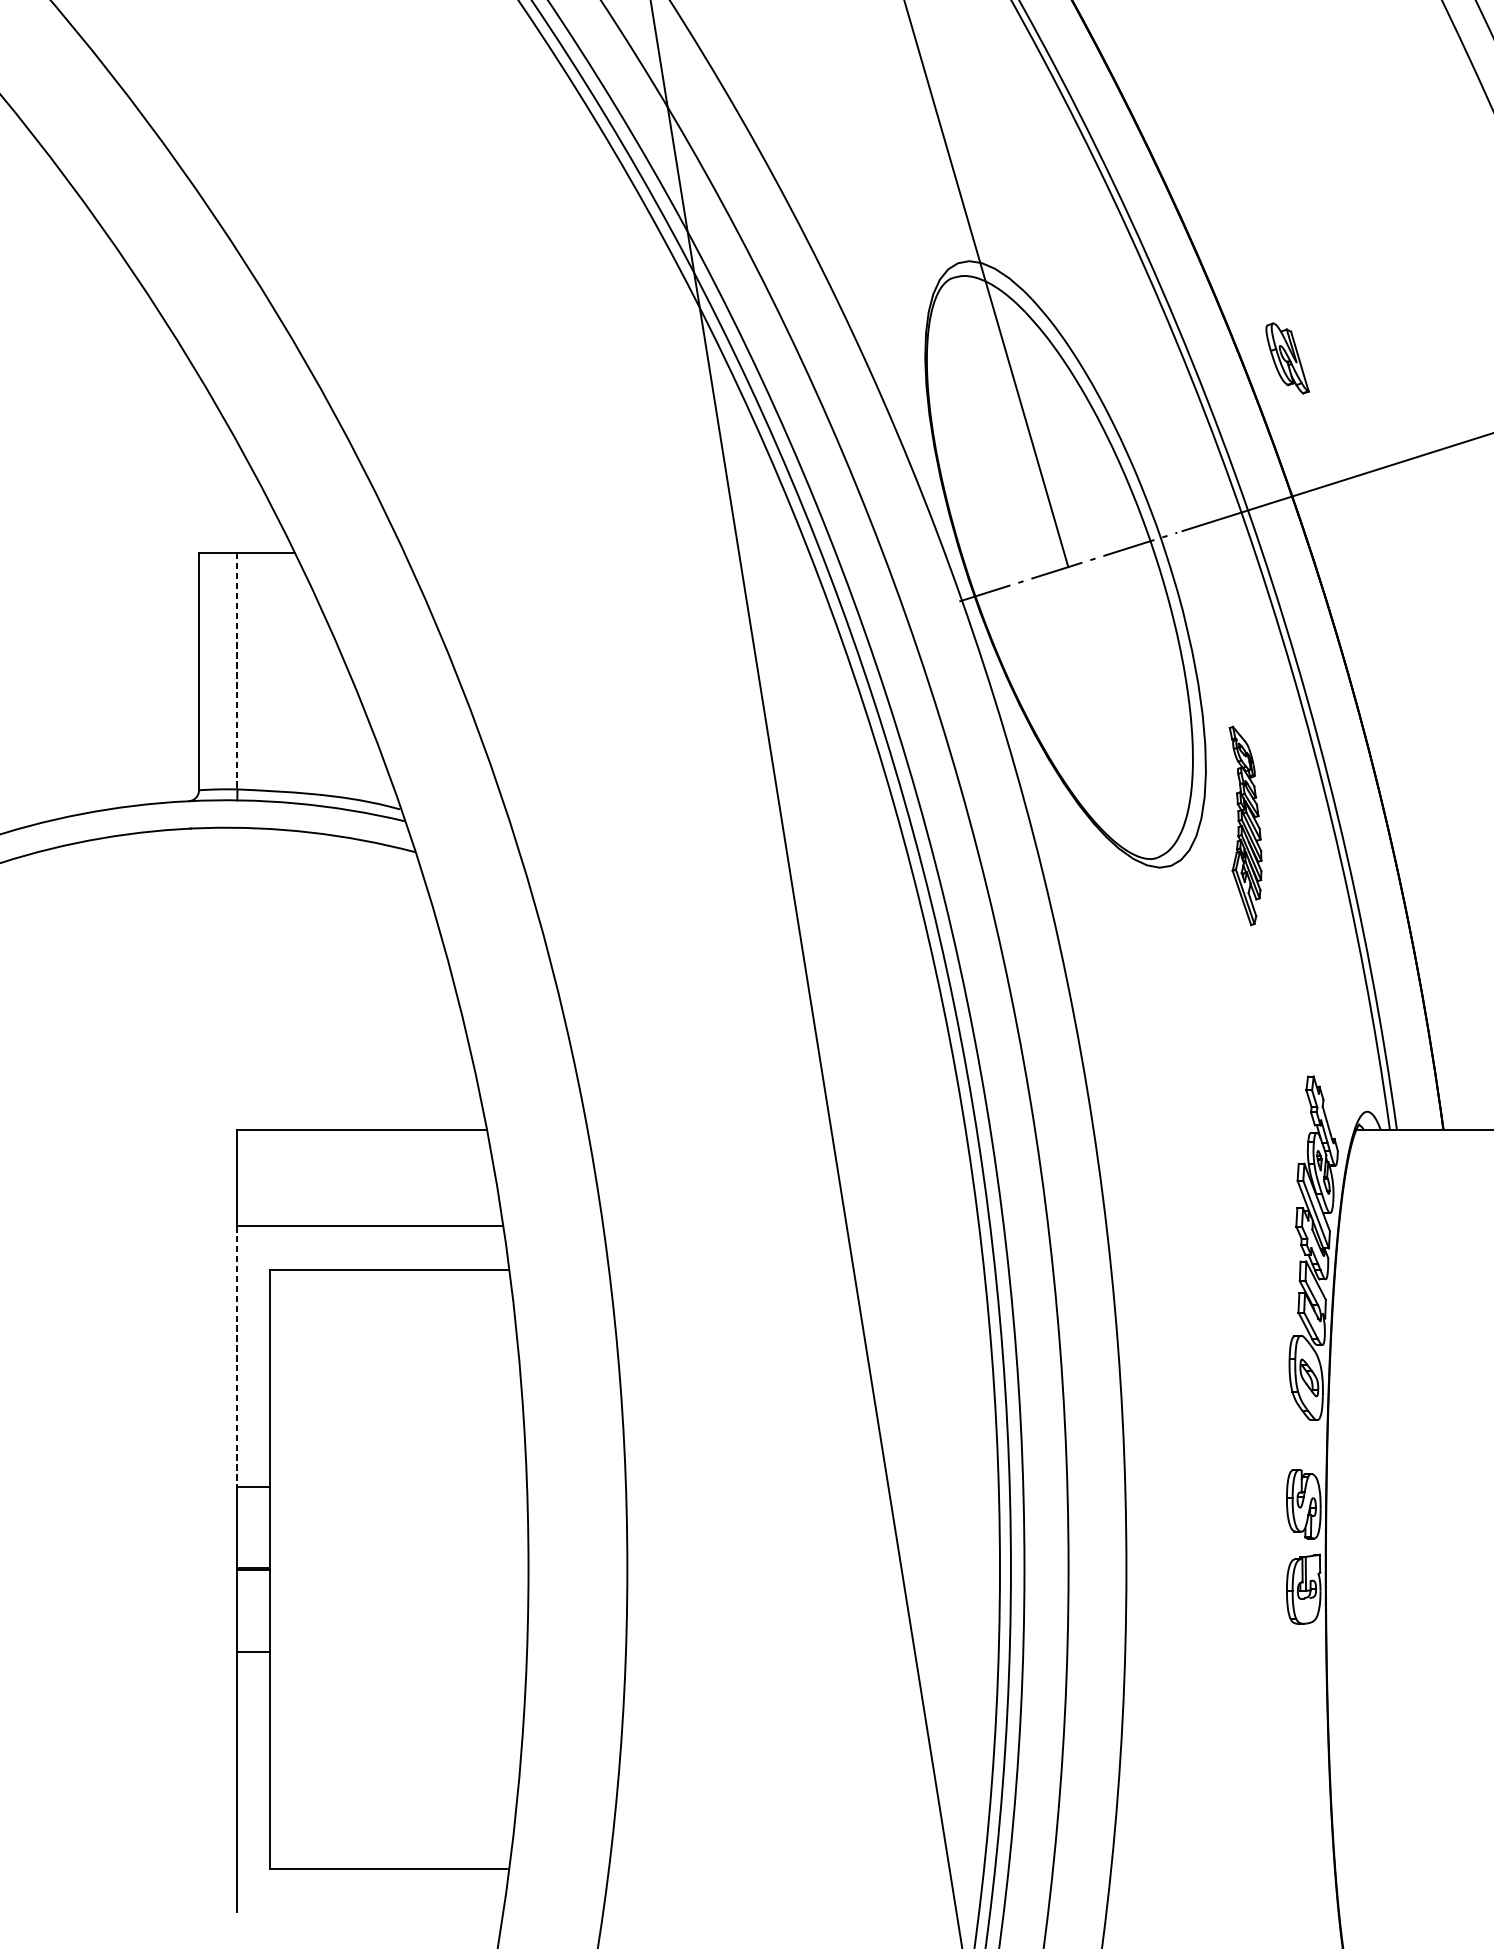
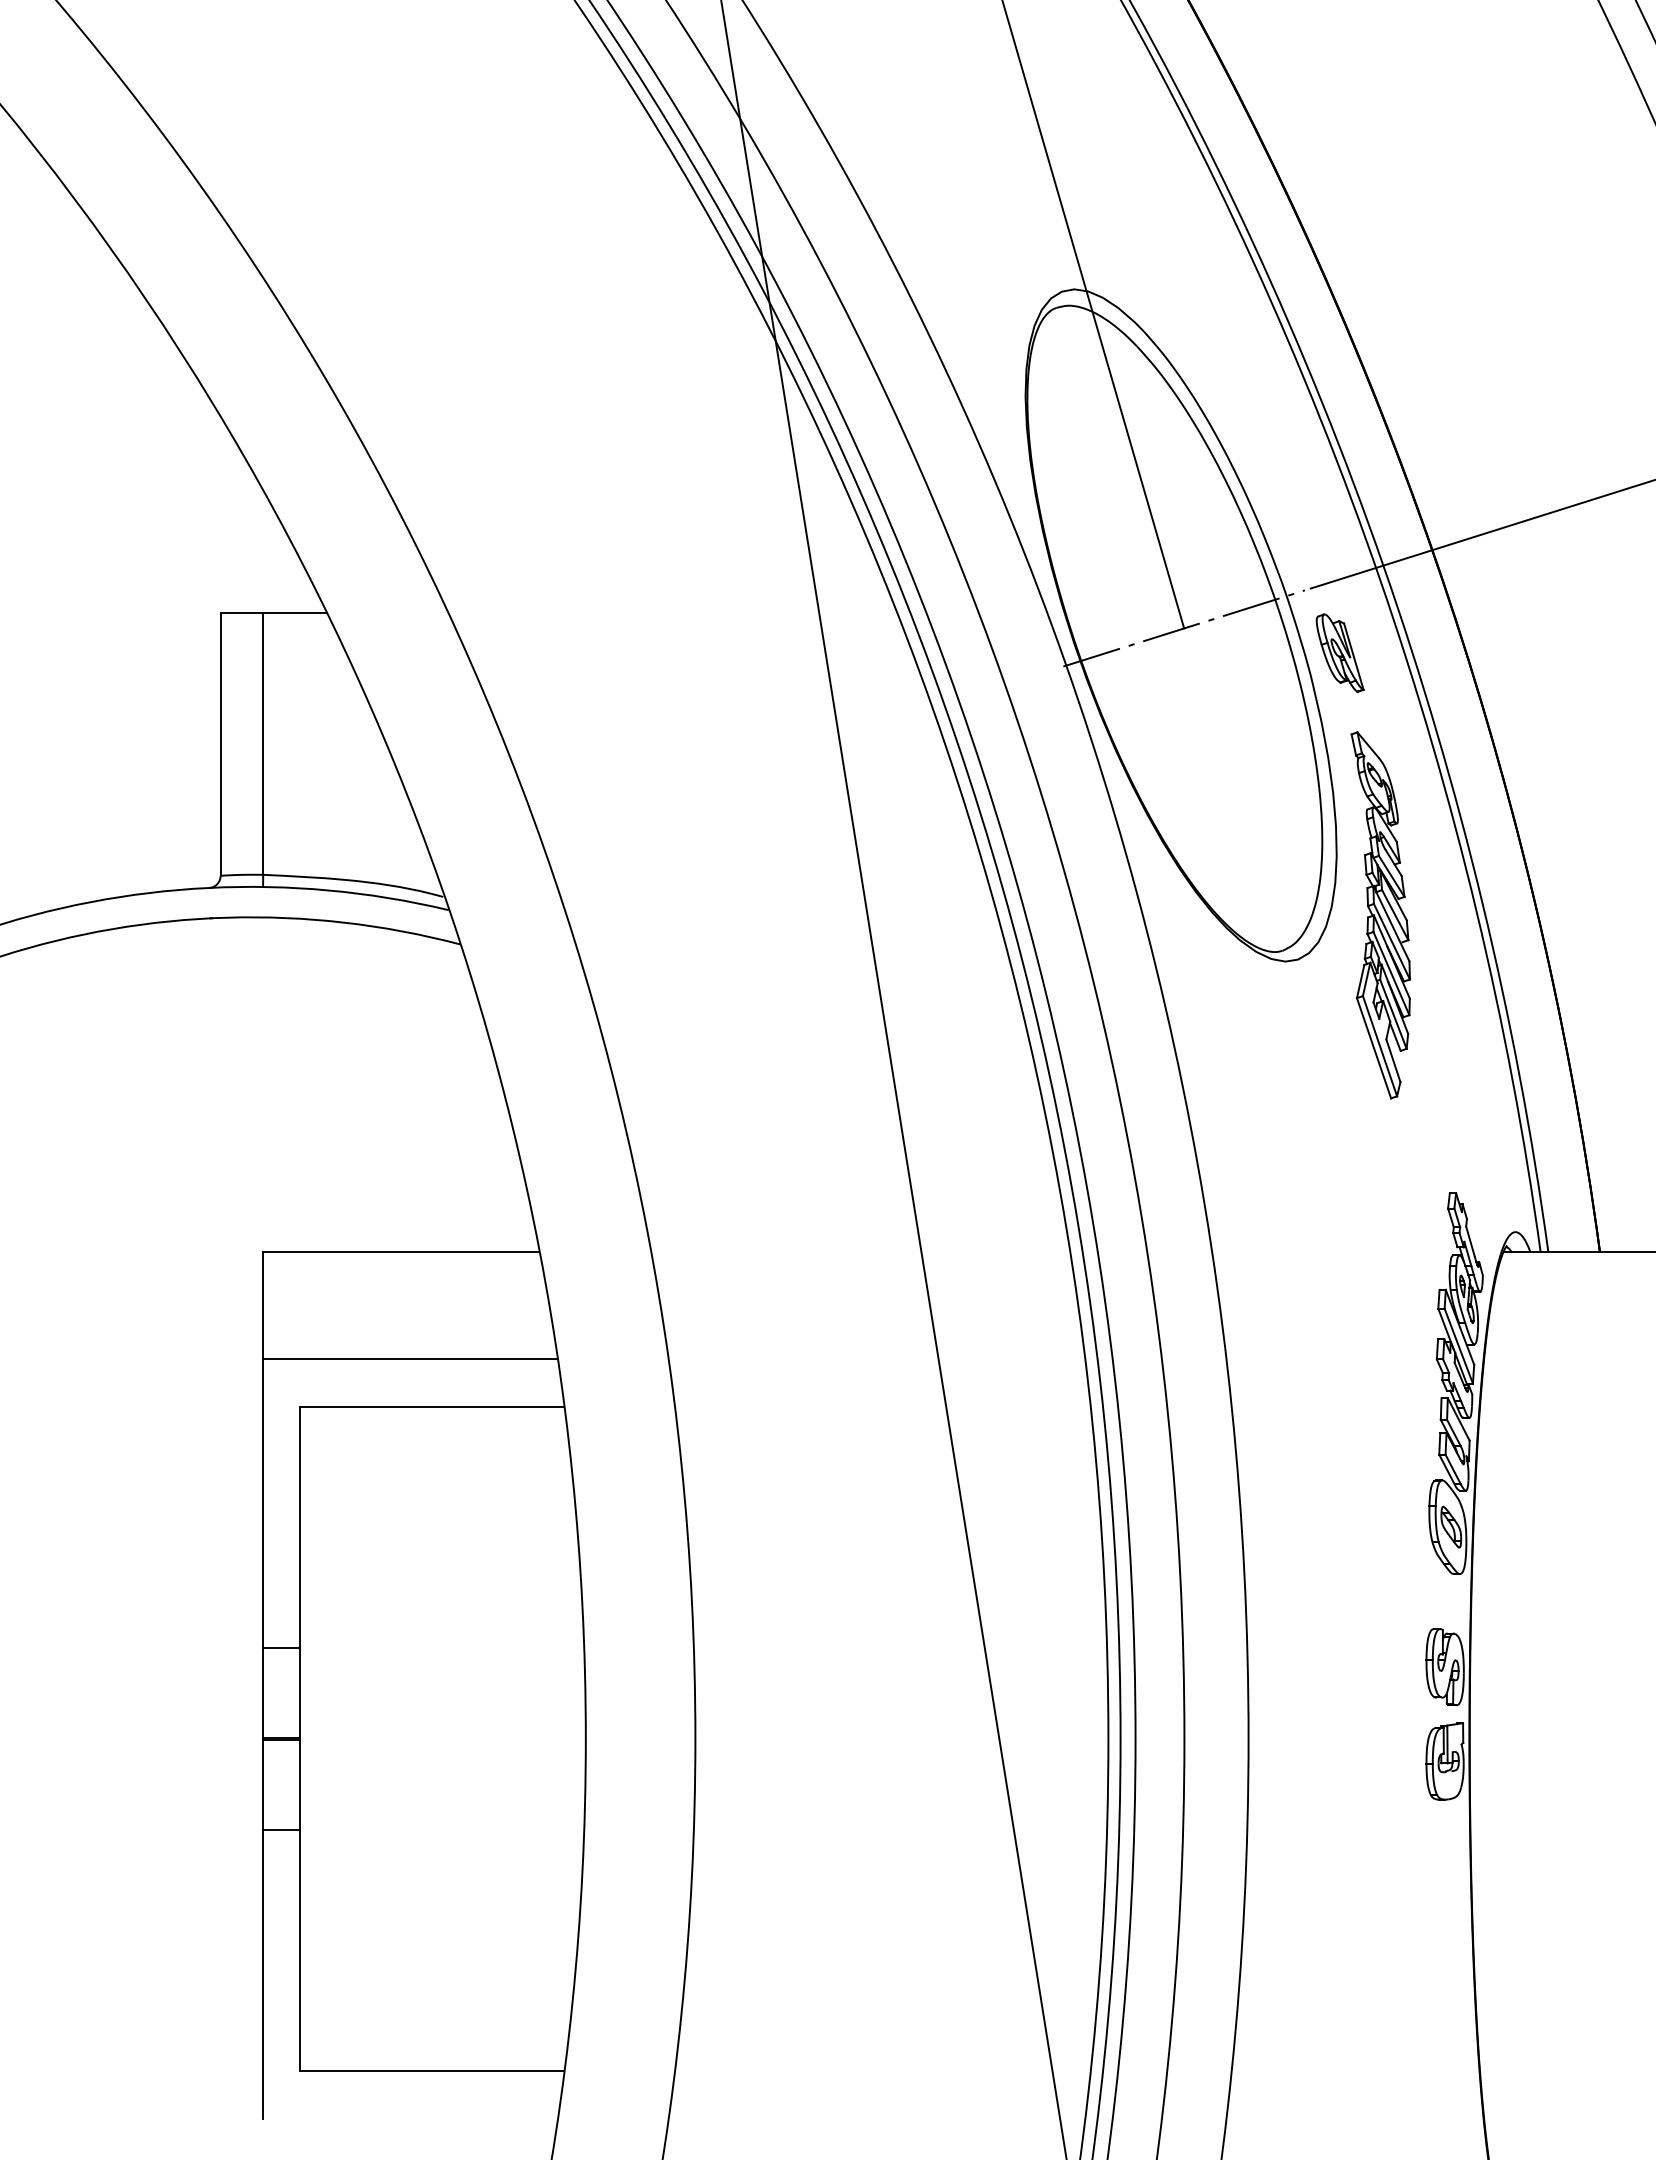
part: (1286, 357) -> (1339, 652), moved
line: (237, 670) -> (263, 743), dashed -> solid
part: (1245, 826) -> (1380, 915), size x1.67
line: (237, 1356) -> (263, 1503), dashed -> solid

